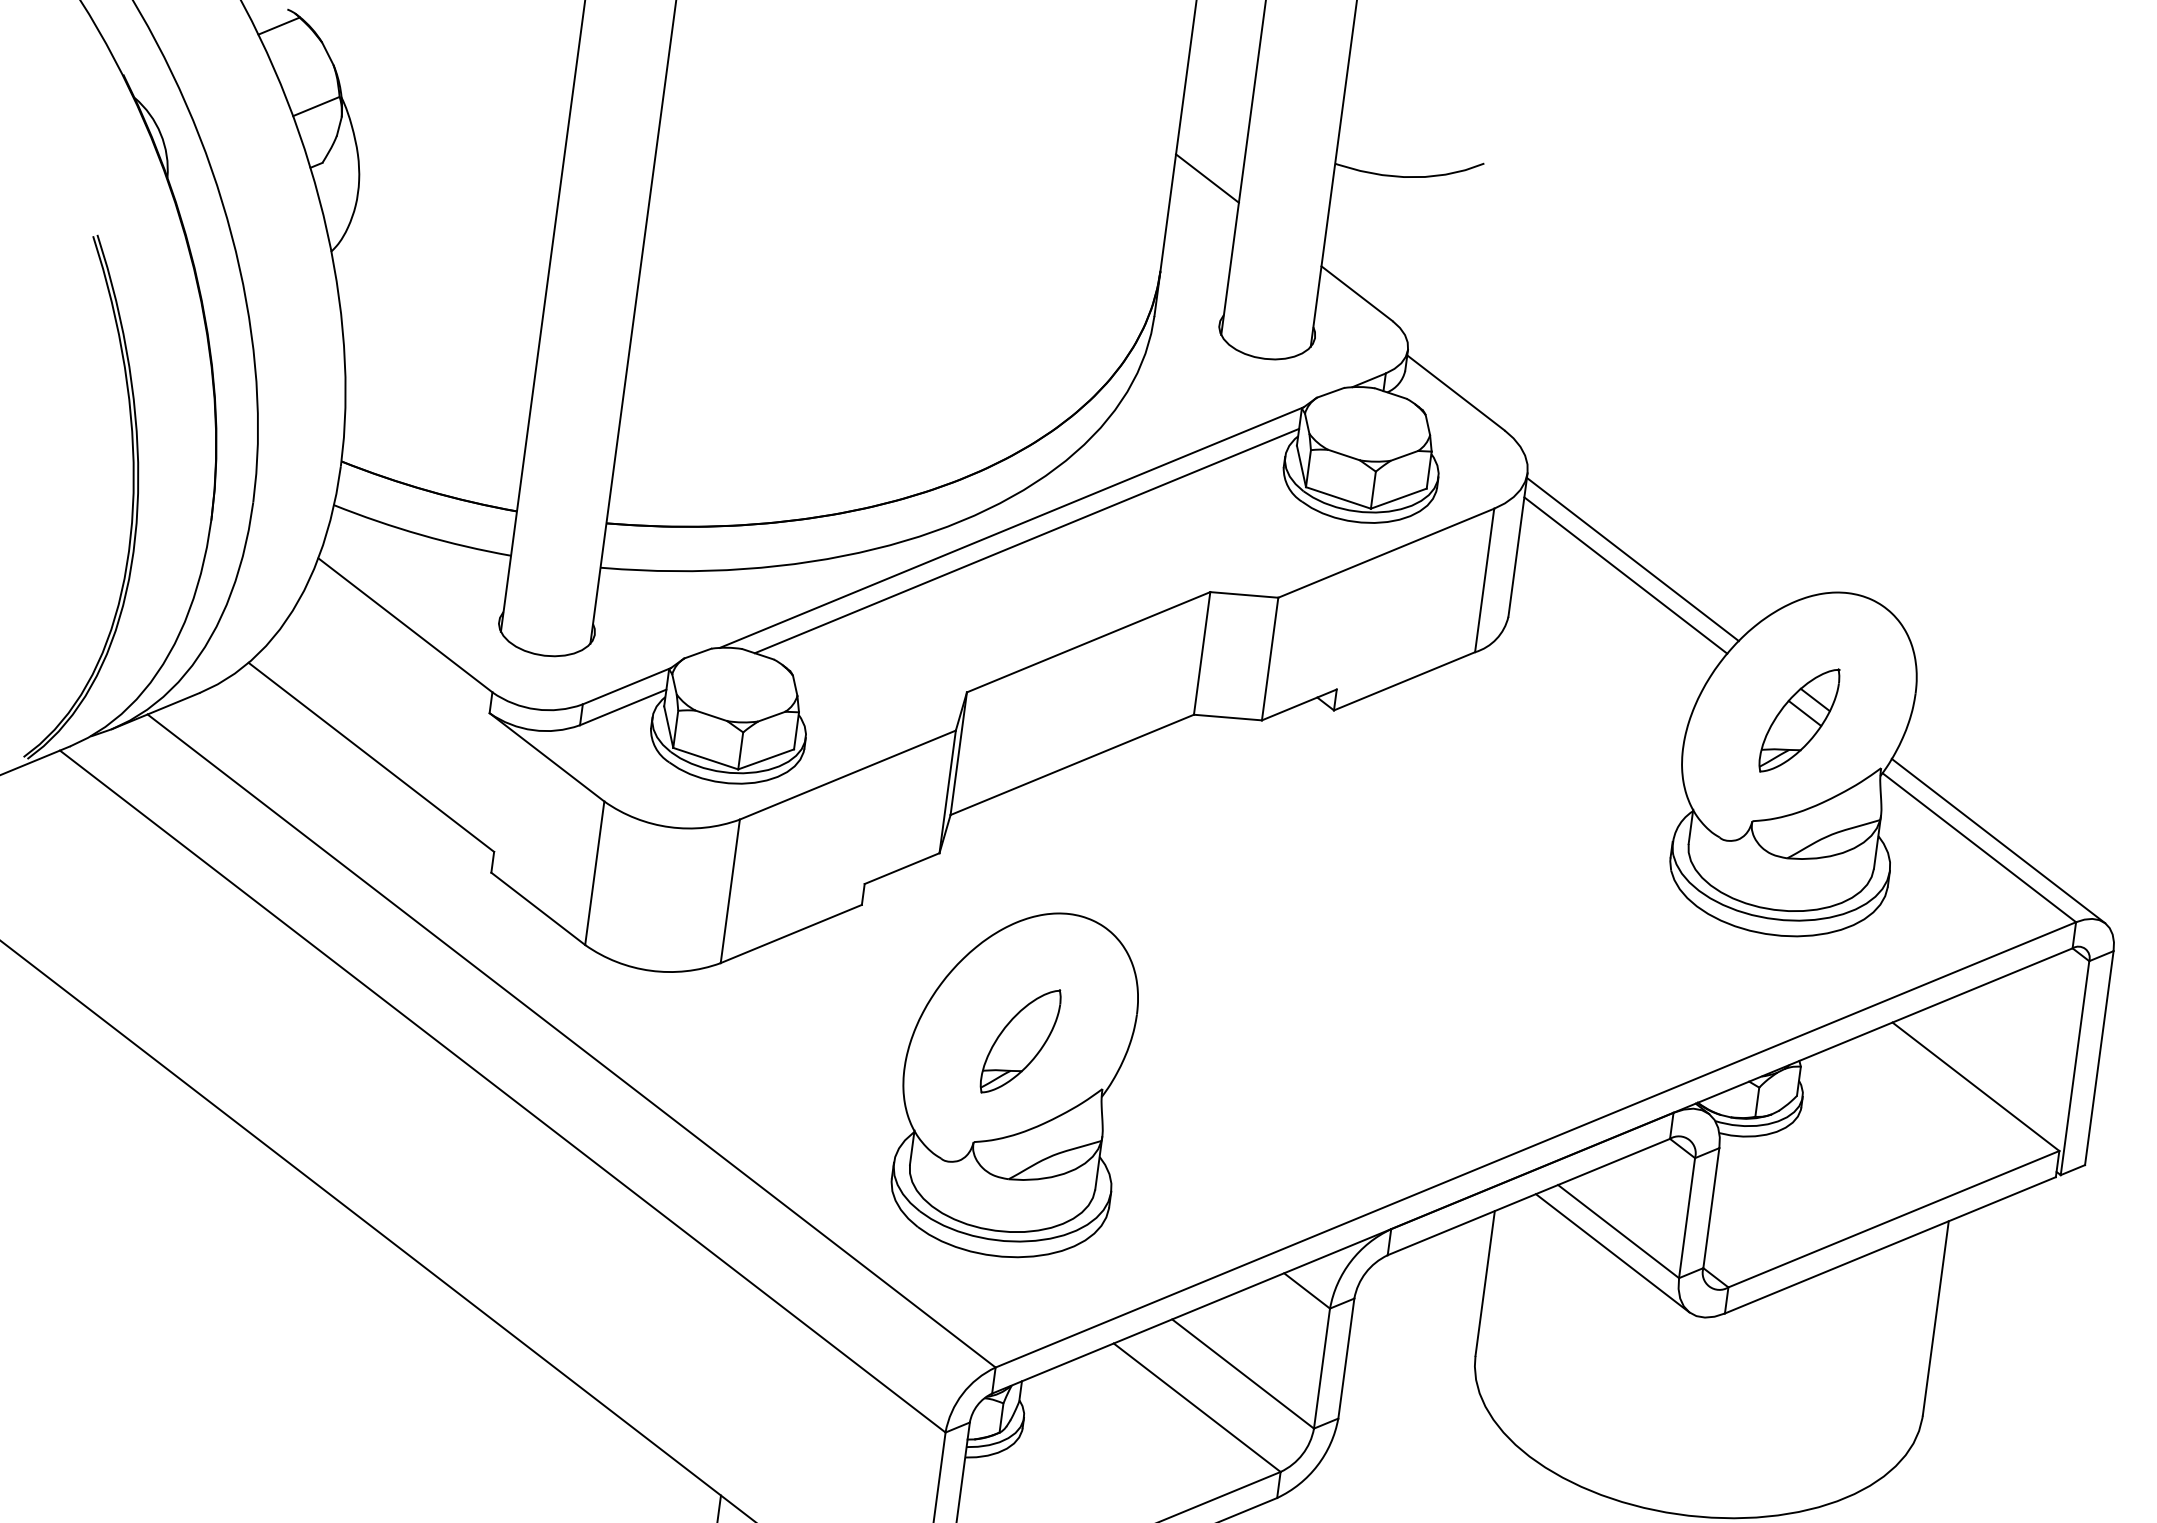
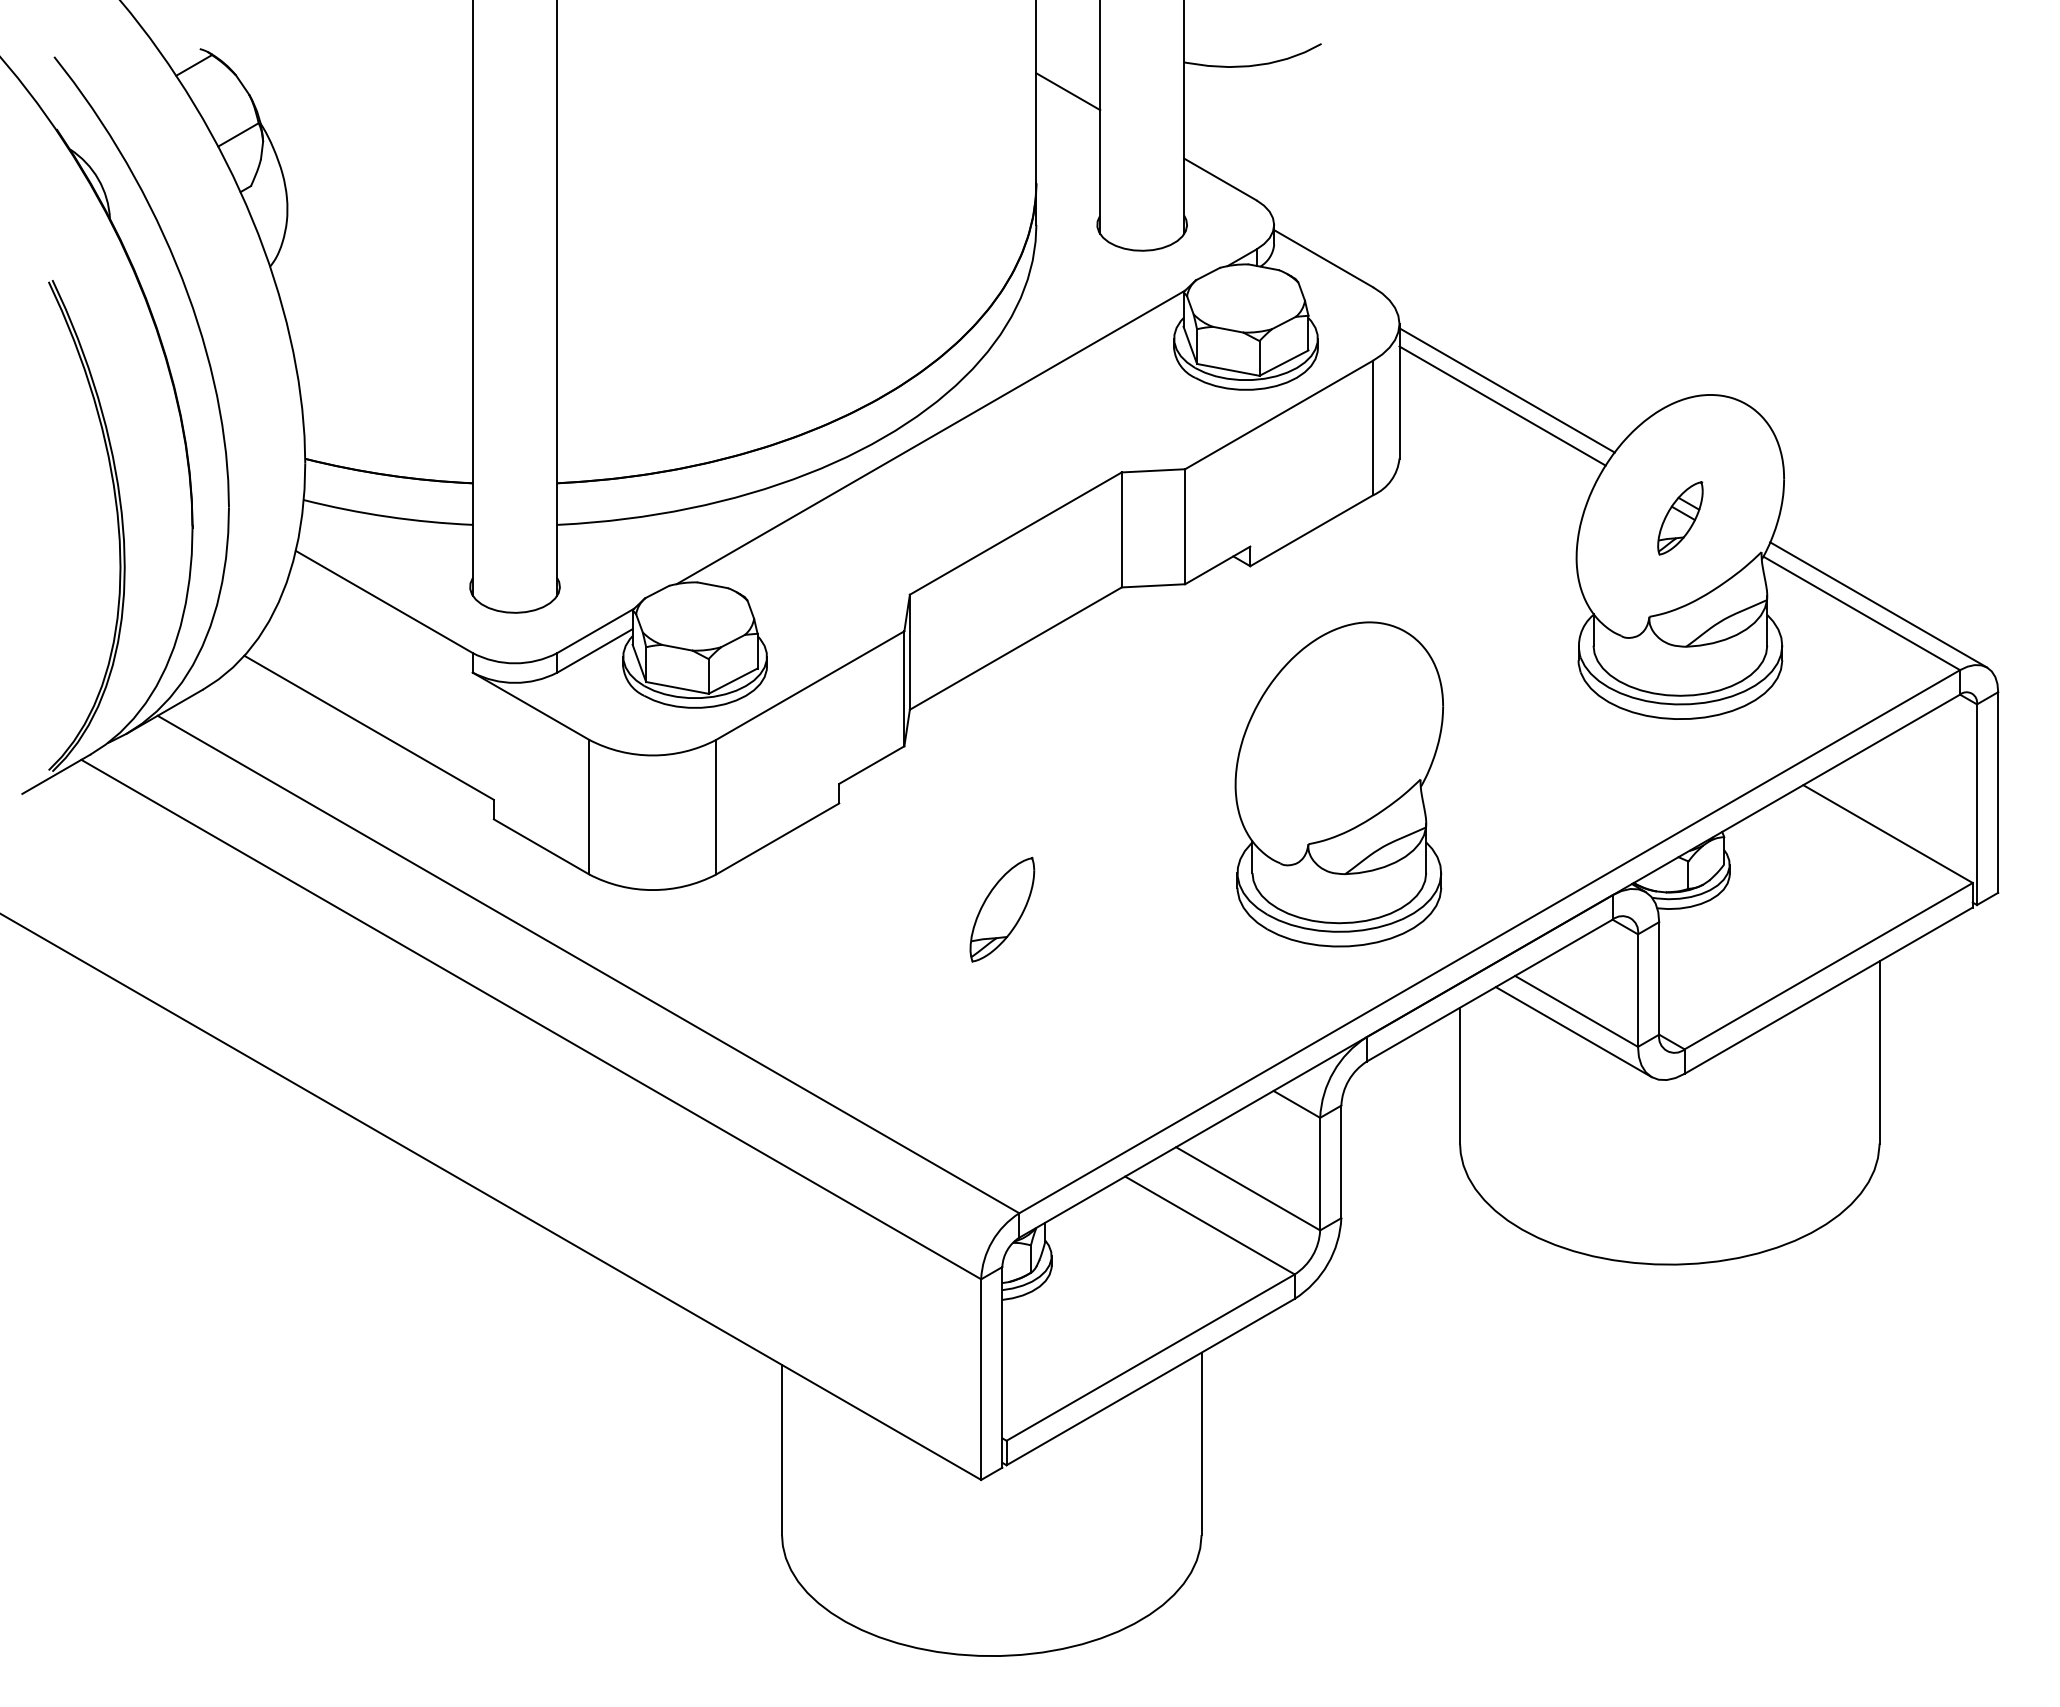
line: (1026, 540) -> (946, 447), removed
part: (1799, 720) -> (1680, 518), size x0.7
part: (1014, 1082) -> (1338, 784), moved

